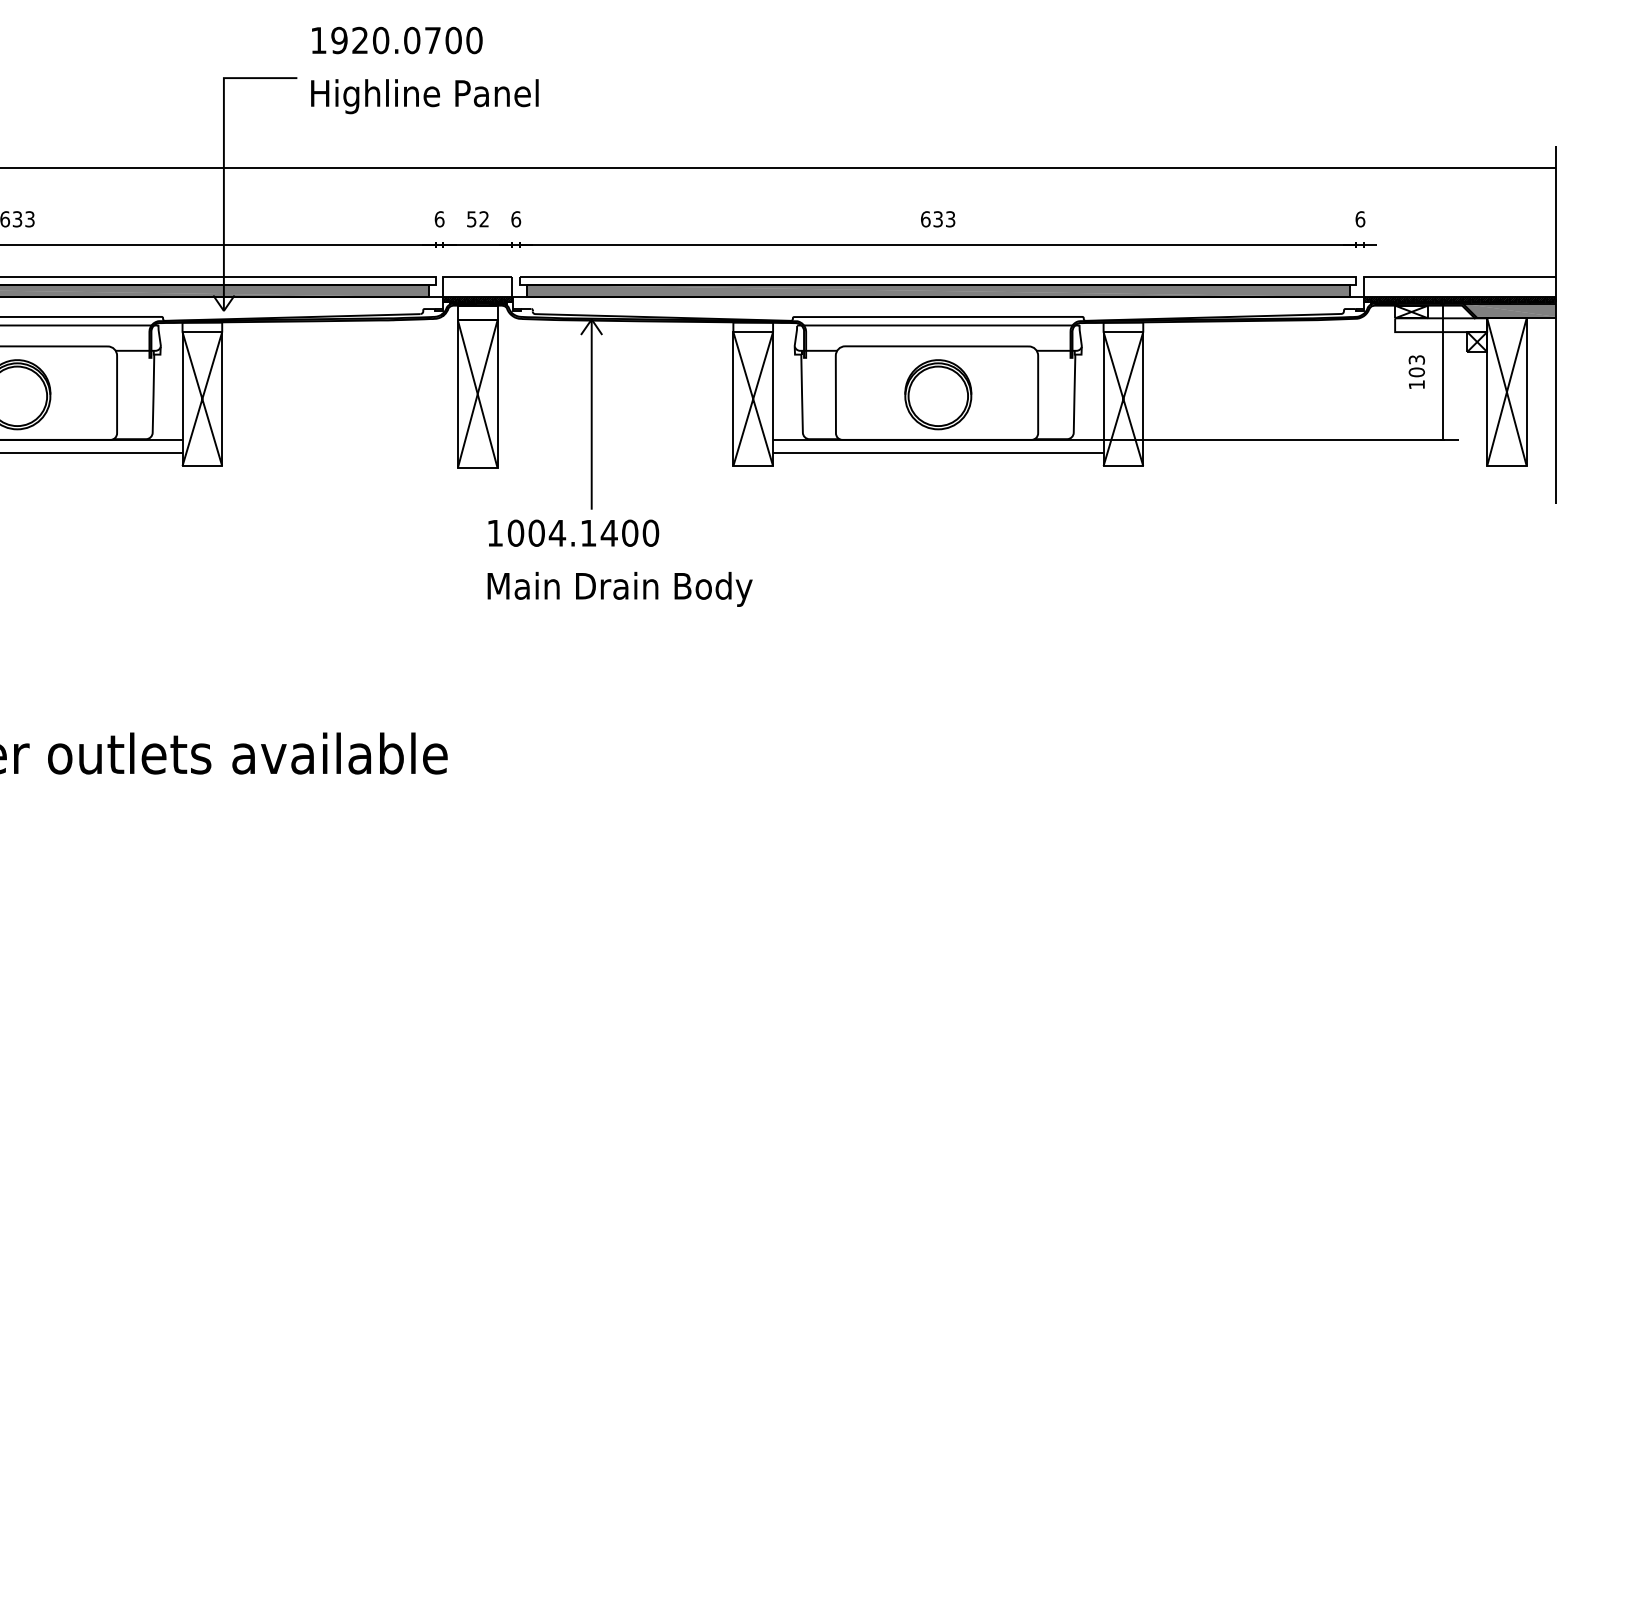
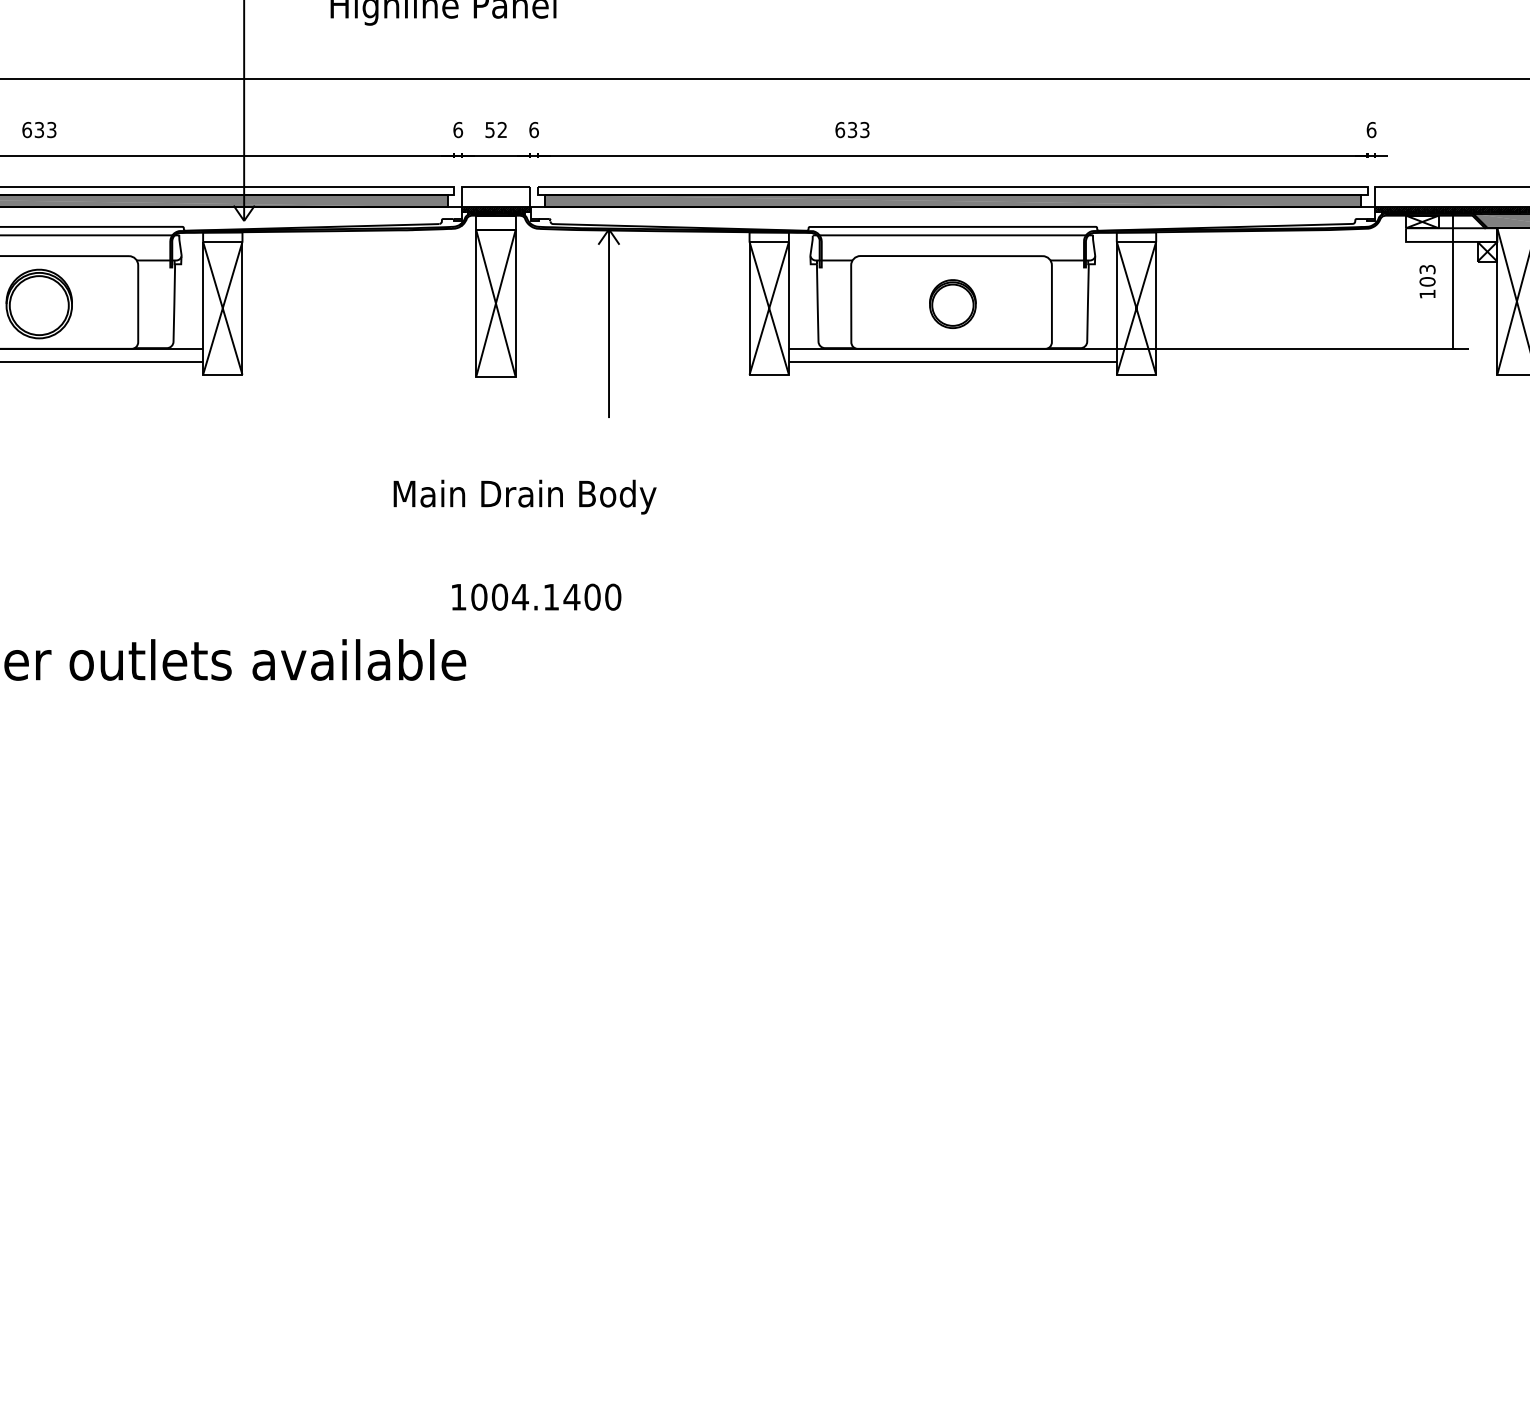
text: (938, 219) -> (852, 130), moved
part: (938, 394) -> (953, 303), size x0.7
text: (573, 532) -> (536, 596), moved
text: (619, 589) -> (524, 497), moved

